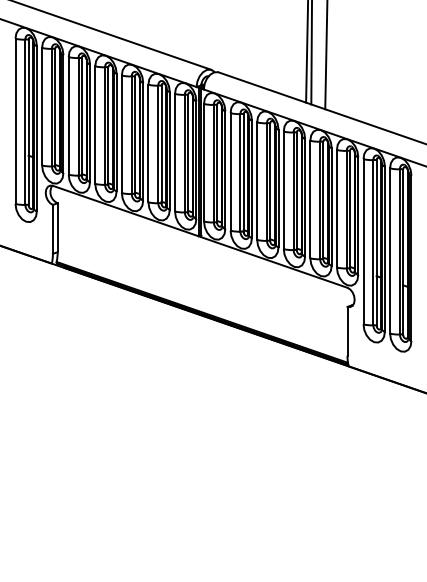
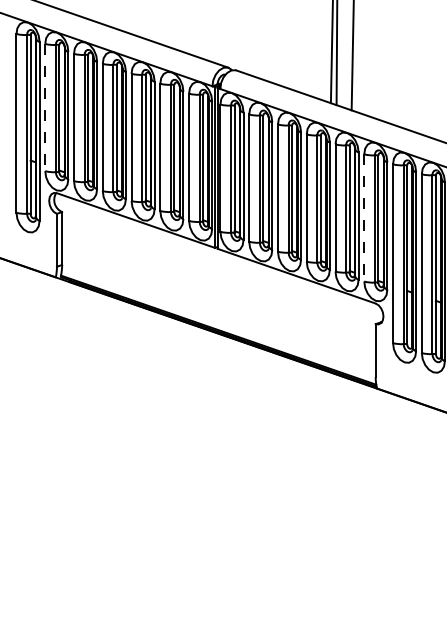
line: (42, 106) -> (45, 107), solid -> dashed
line: (336, 208) -> (363, 217), solid -> dashed

